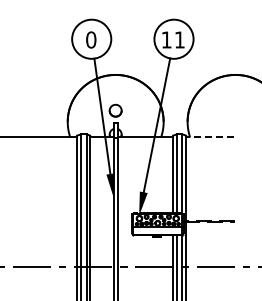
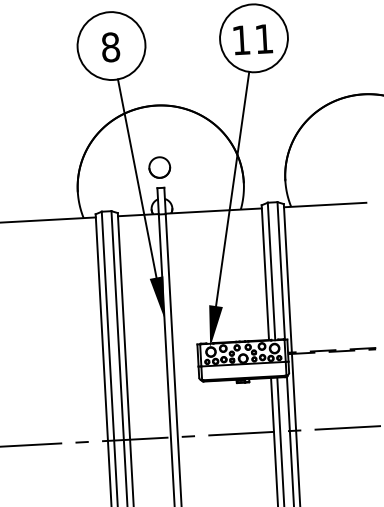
text: (91, 39) -> (111, 46), 0 -> 8
line: (209, 137) -> (324, 205), dashed -> solid

